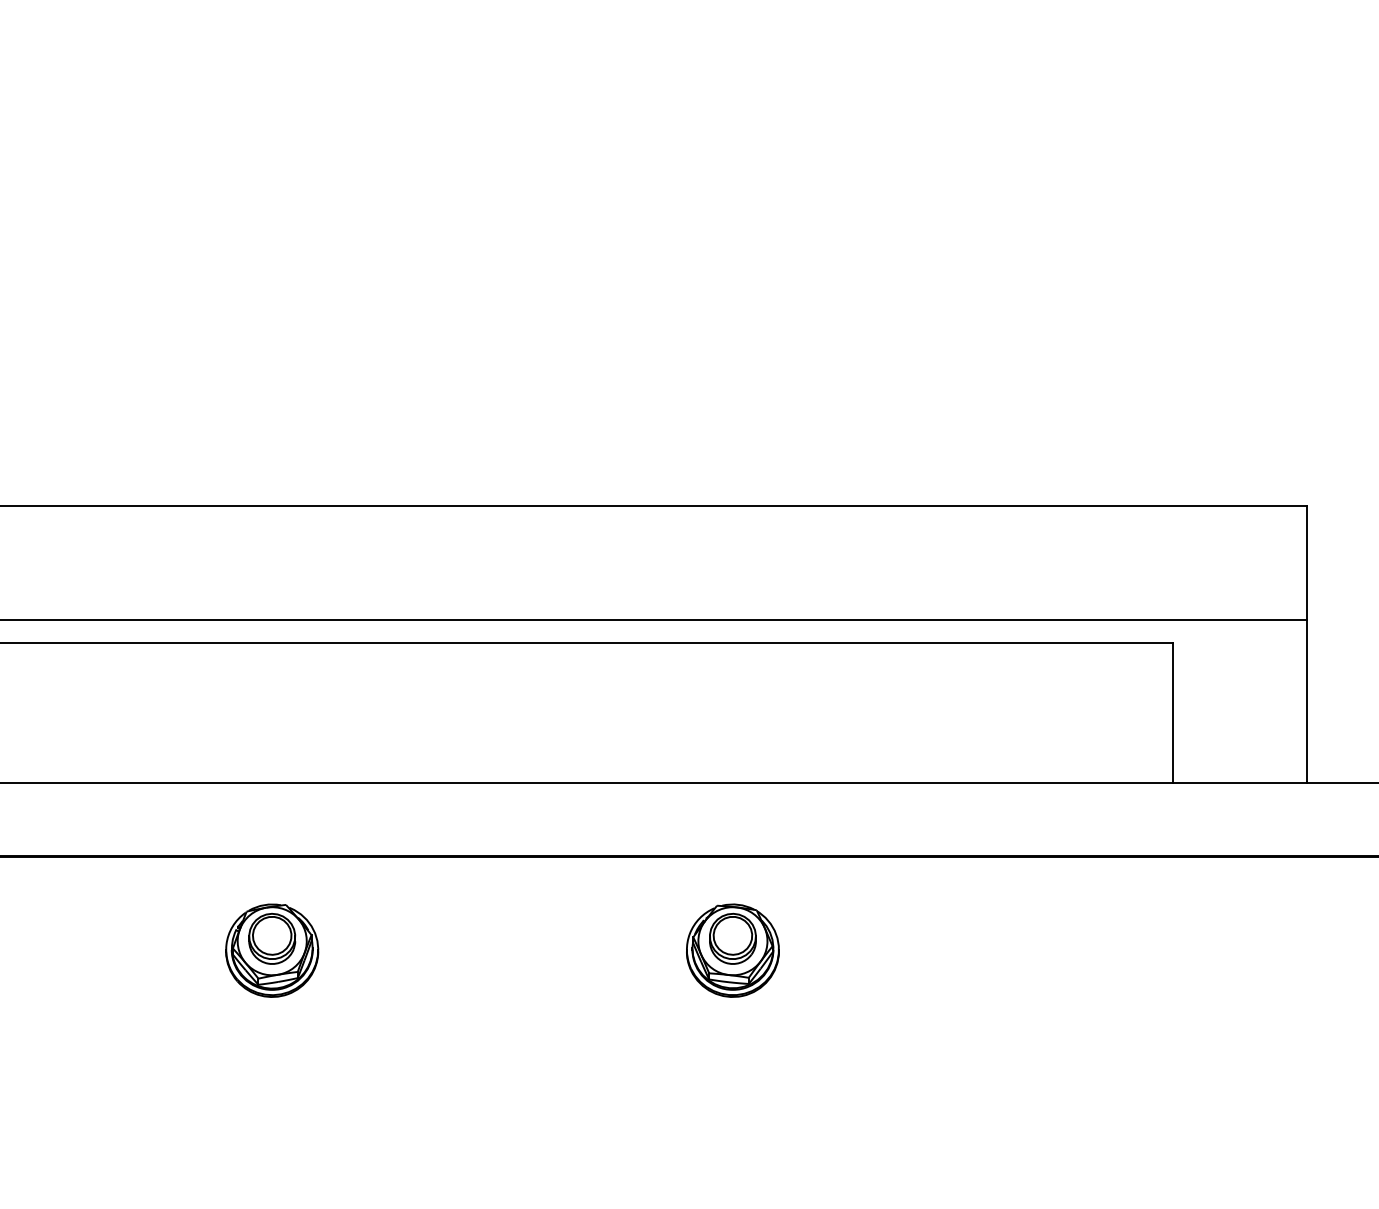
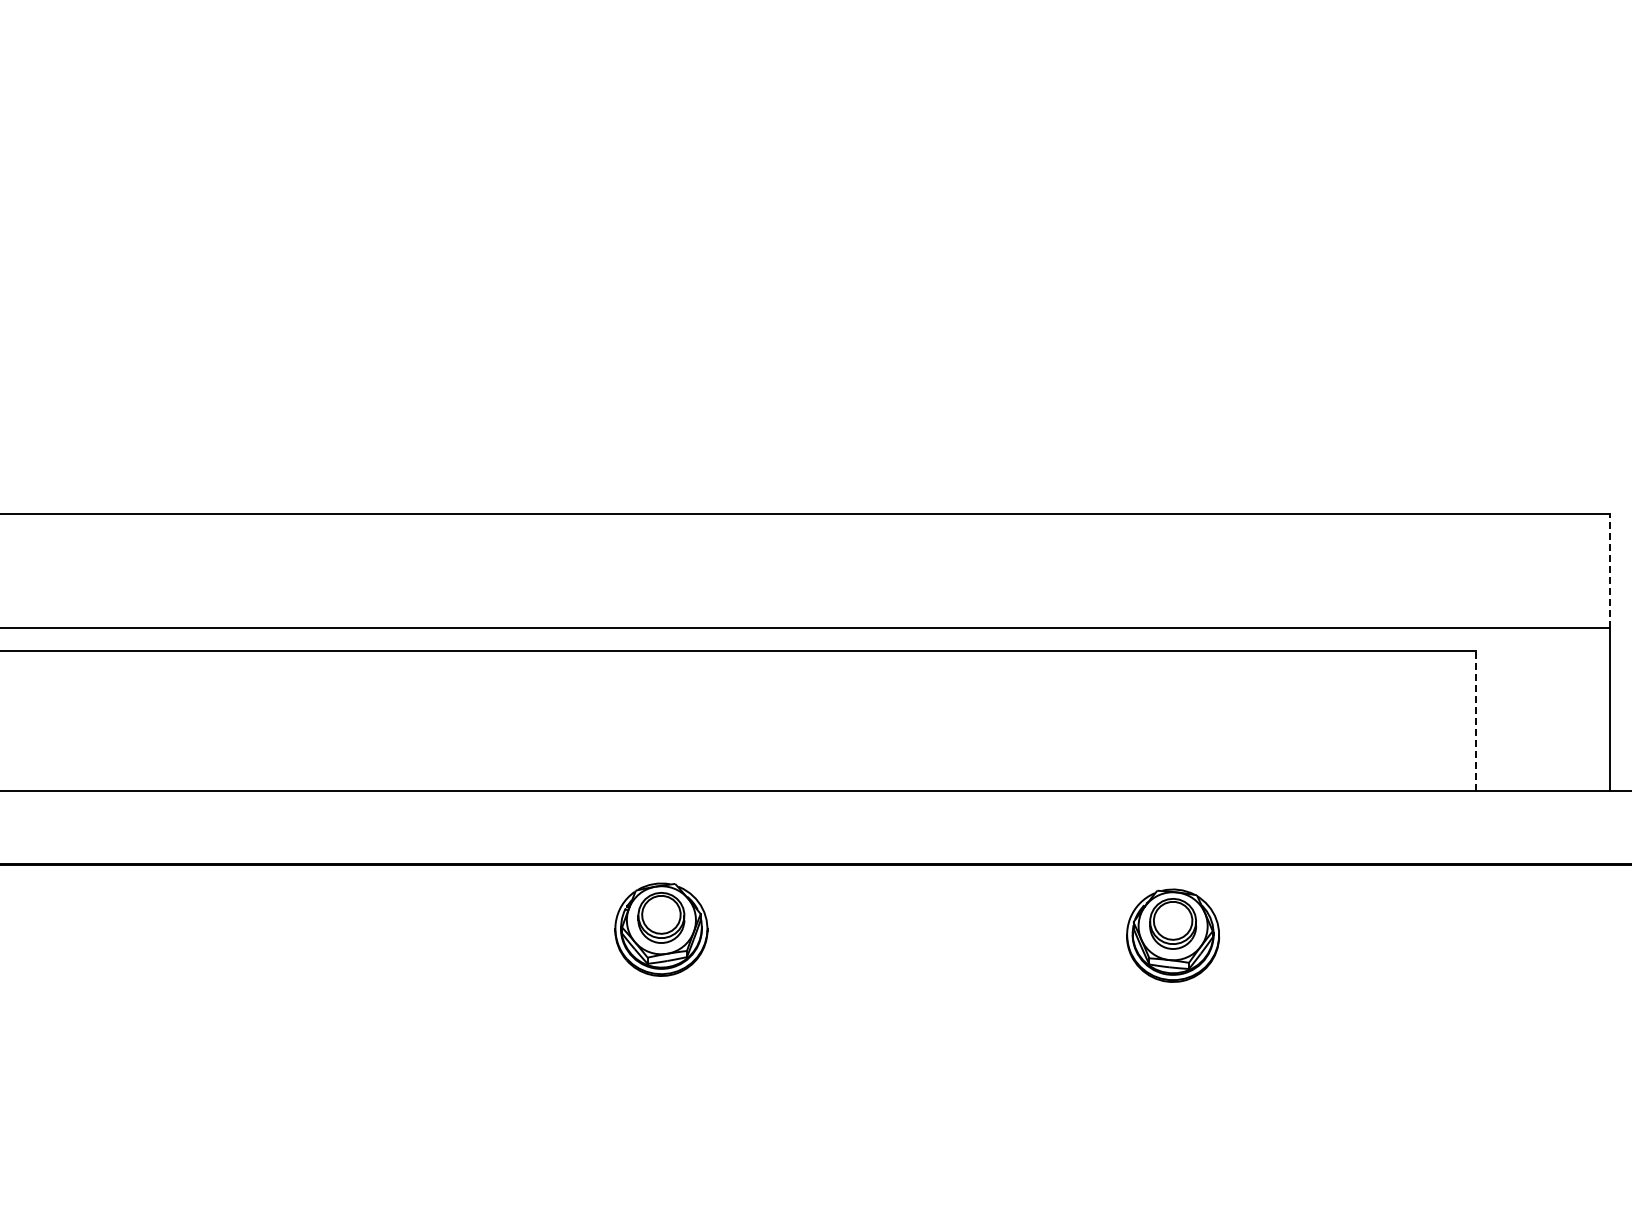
line: (1307, 562) -> (1610, 570), solid -> dashed
line: (1173, 712) -> (1476, 720), solid -> dashed
part: (272, 950) -> (661, 929), moved
part: (733, 950) -> (1173, 935), moved

